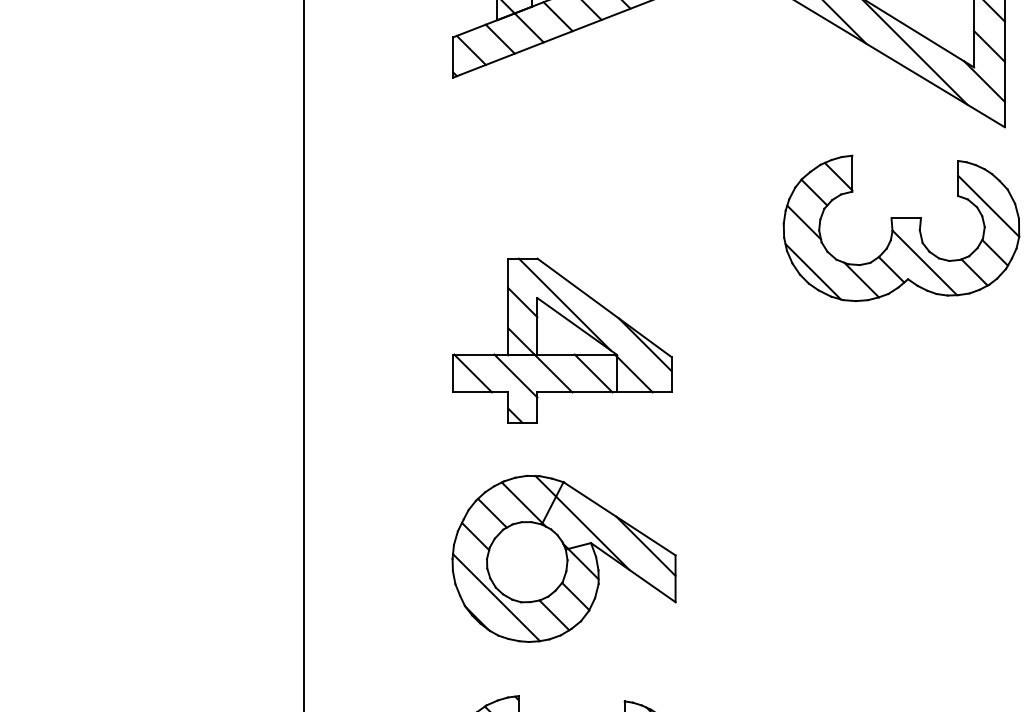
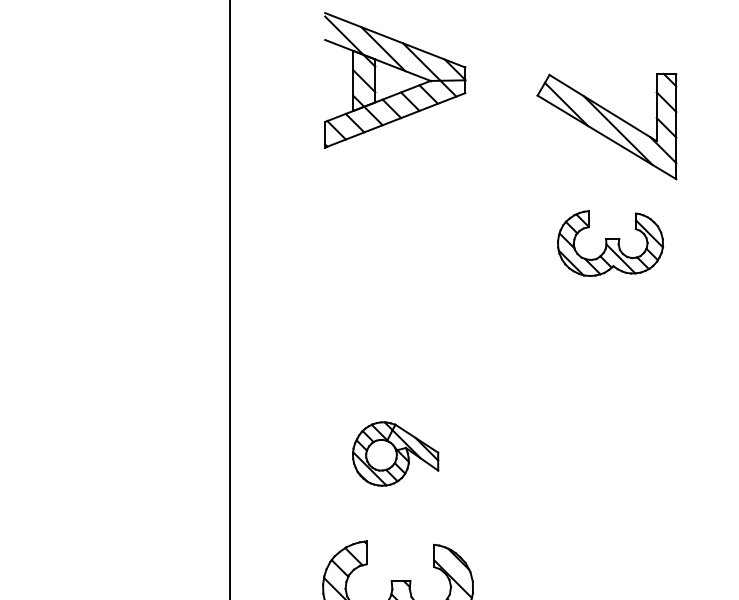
part: (901, 228) -> (610, 243), size x0.7
part: (562, 339) -> (394, 314), removed
part: (563, 558) -> (395, 453), size x0.6

